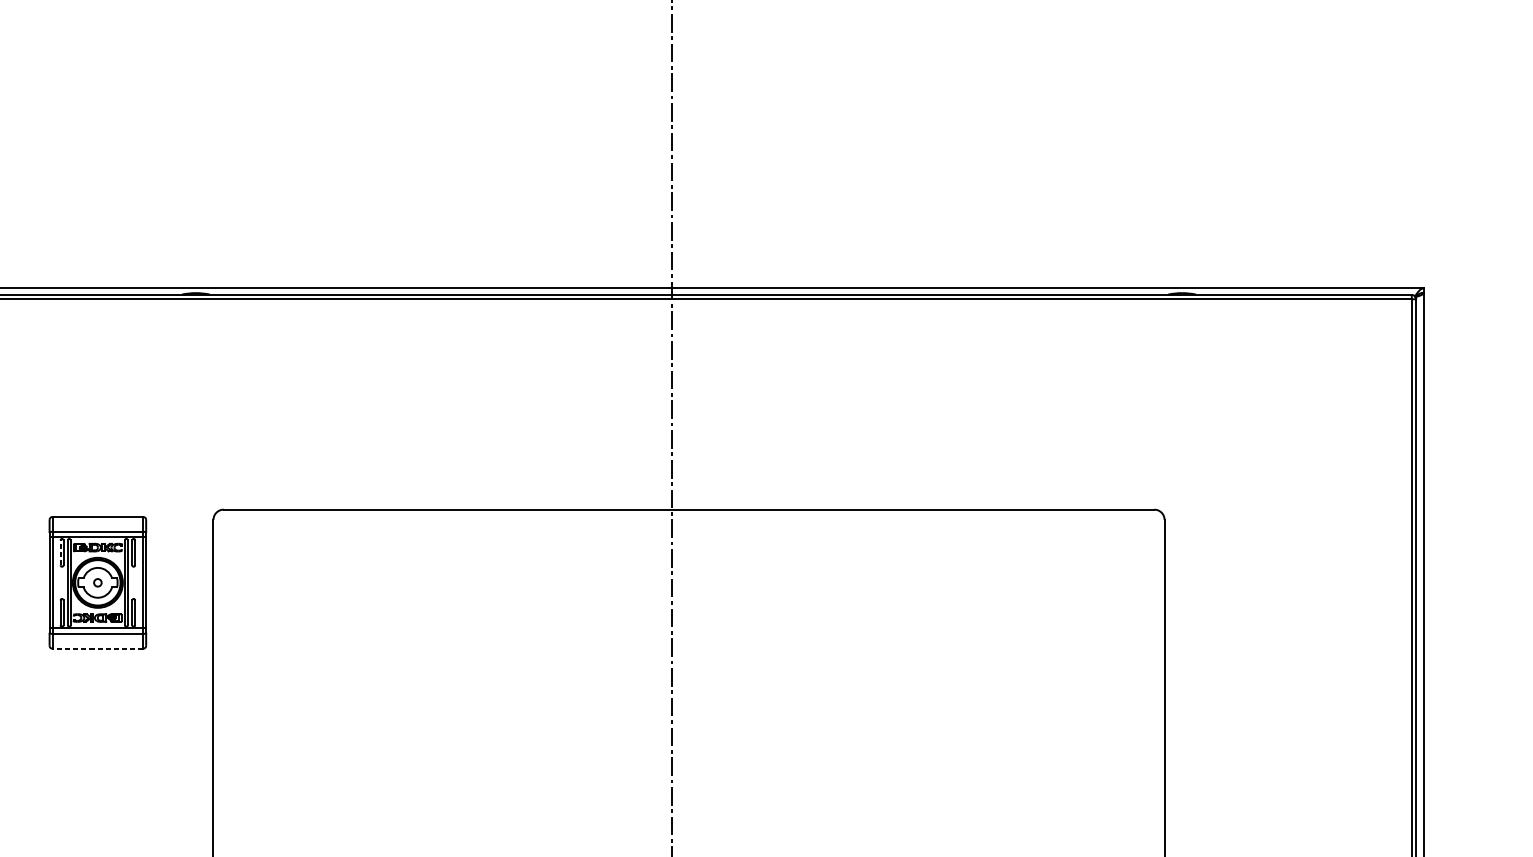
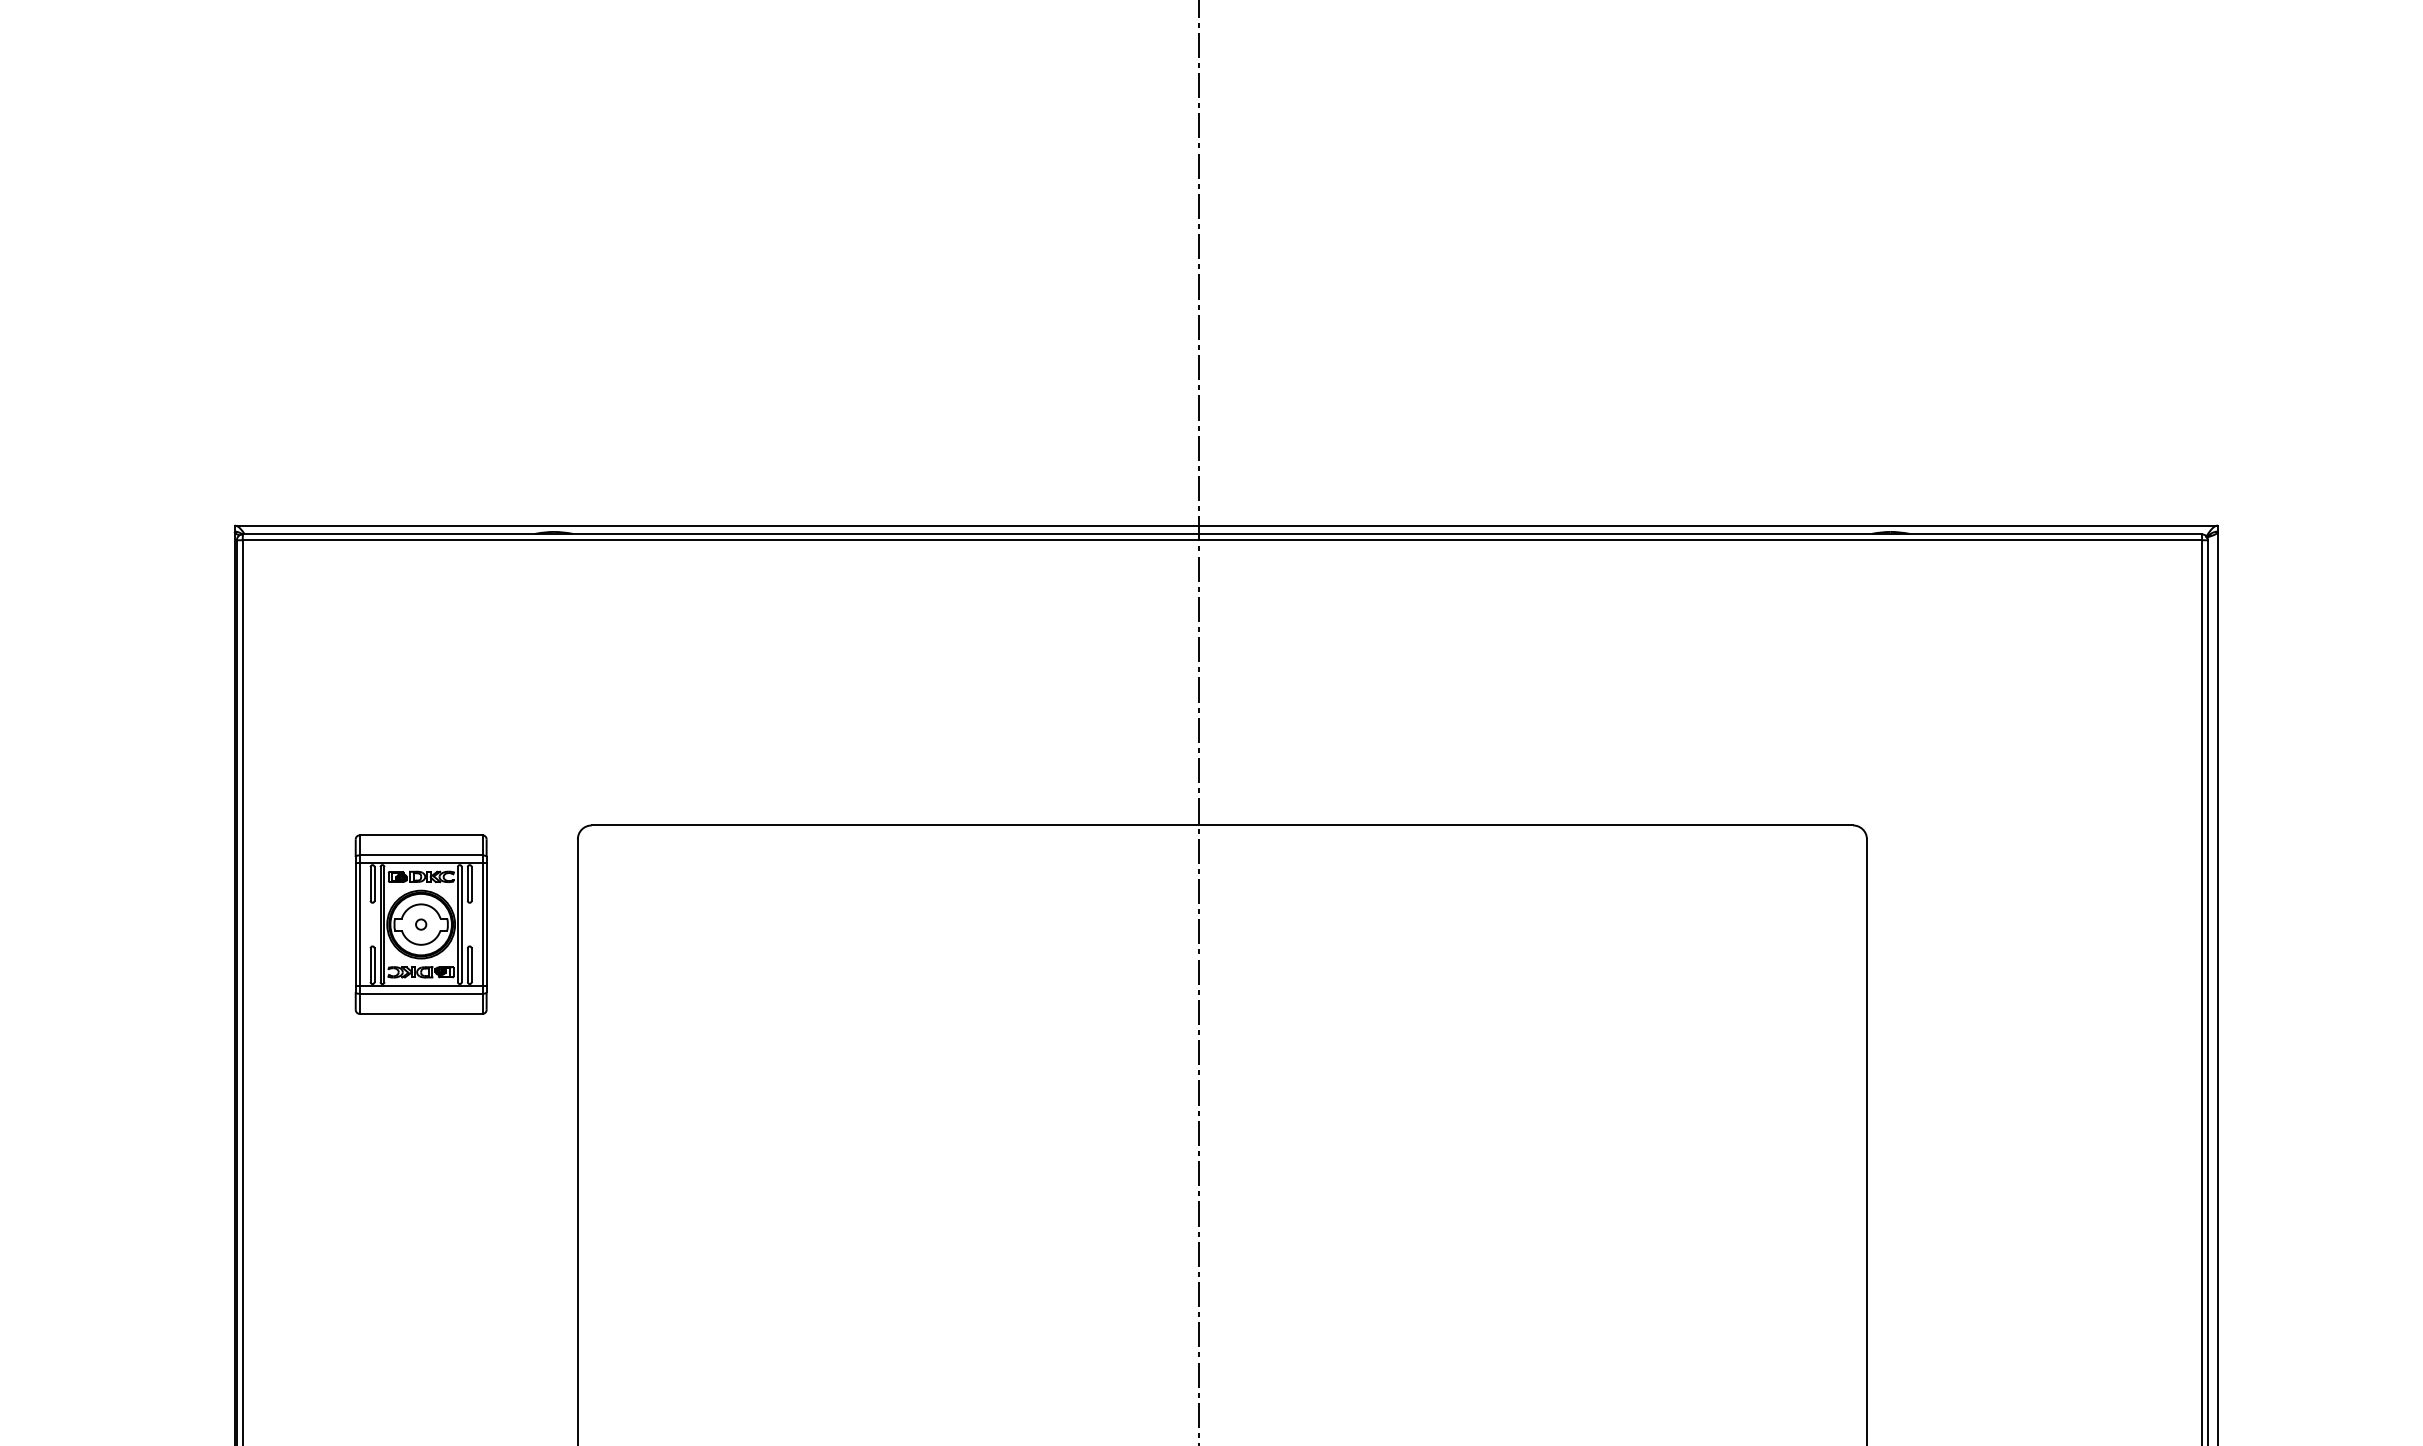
line: (60, 552) -> (370, 883), dashed -> solid
line: (97, 648) -> (420, 1013), dashed -> solid

